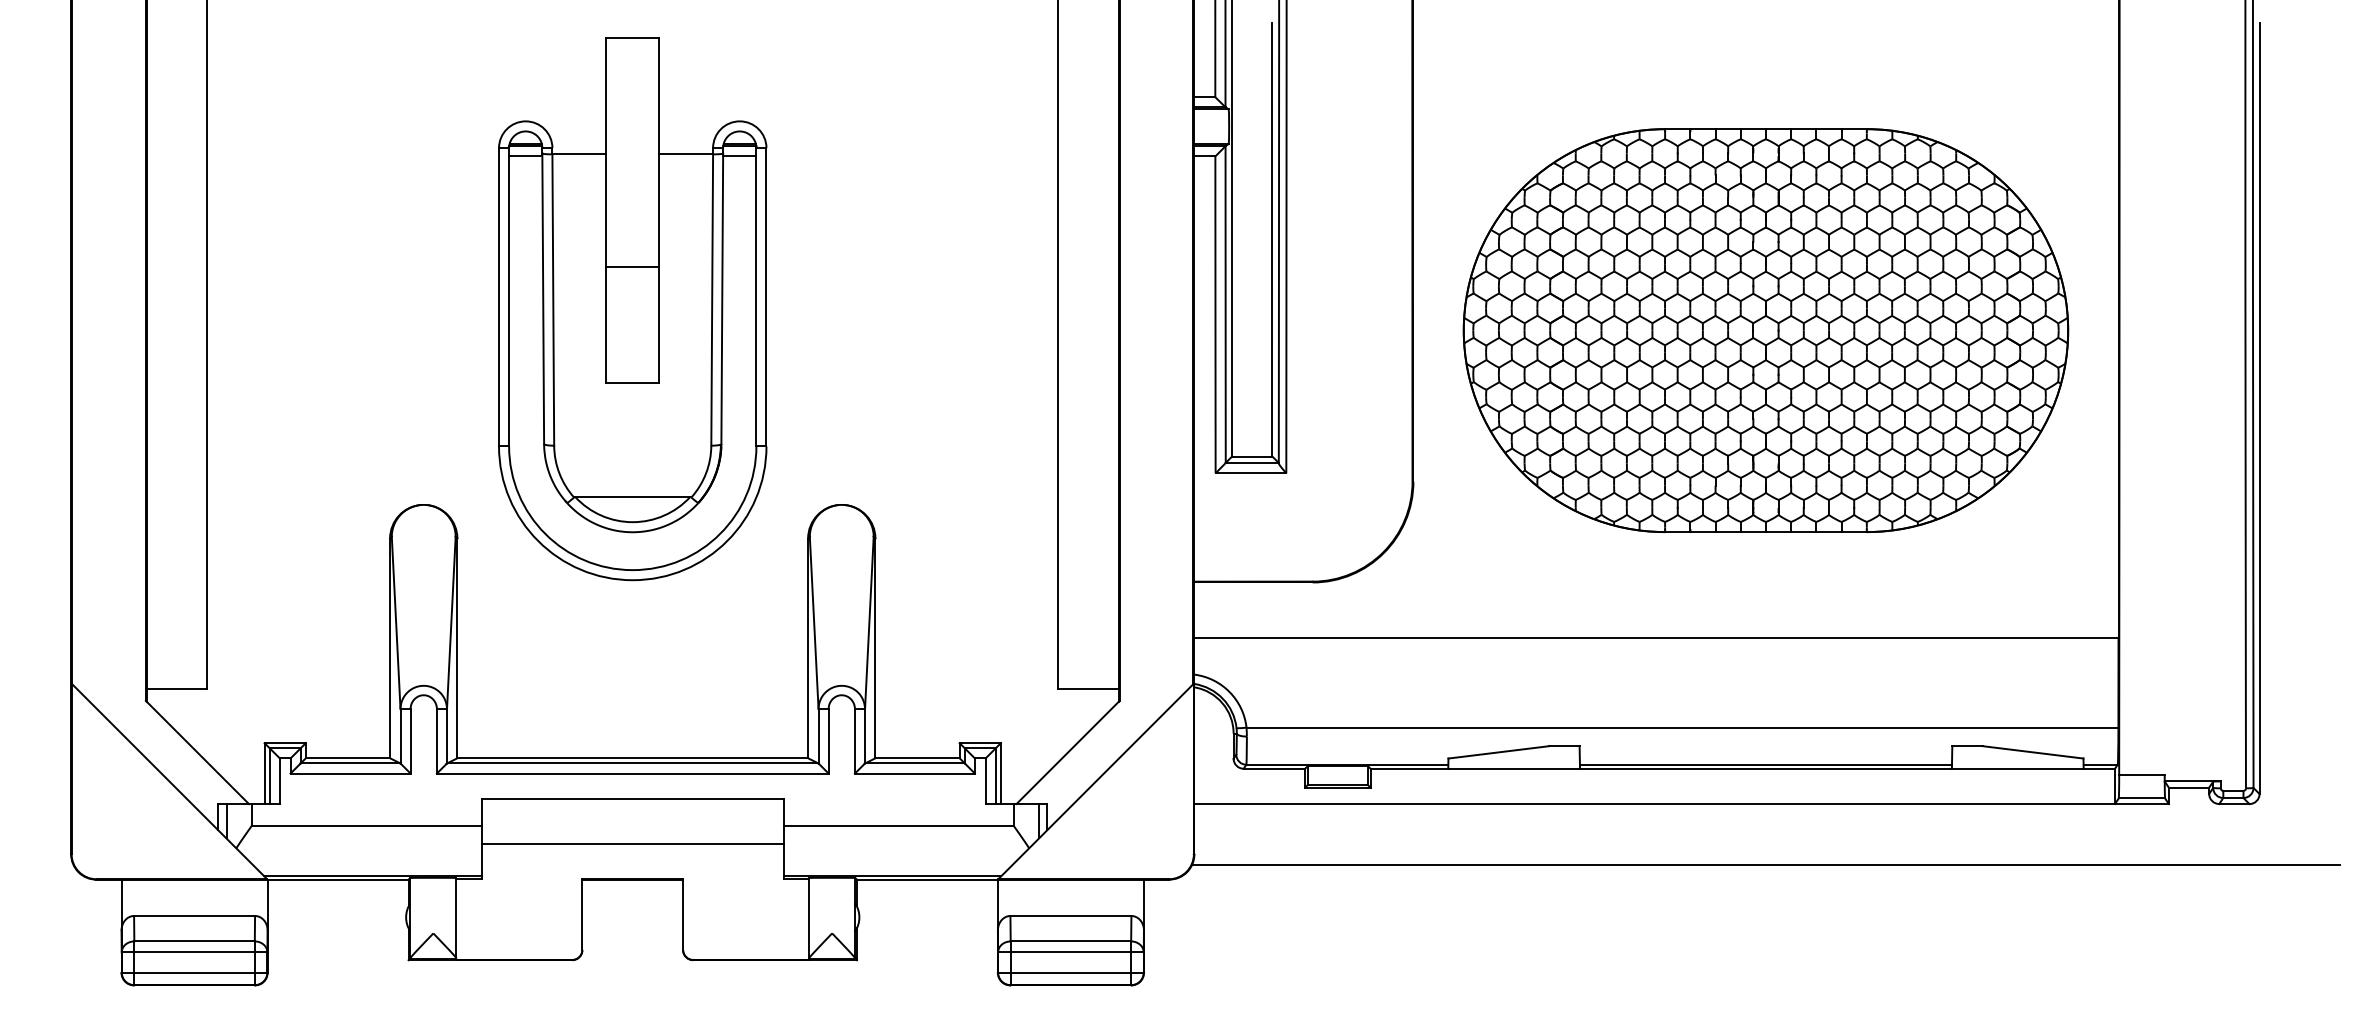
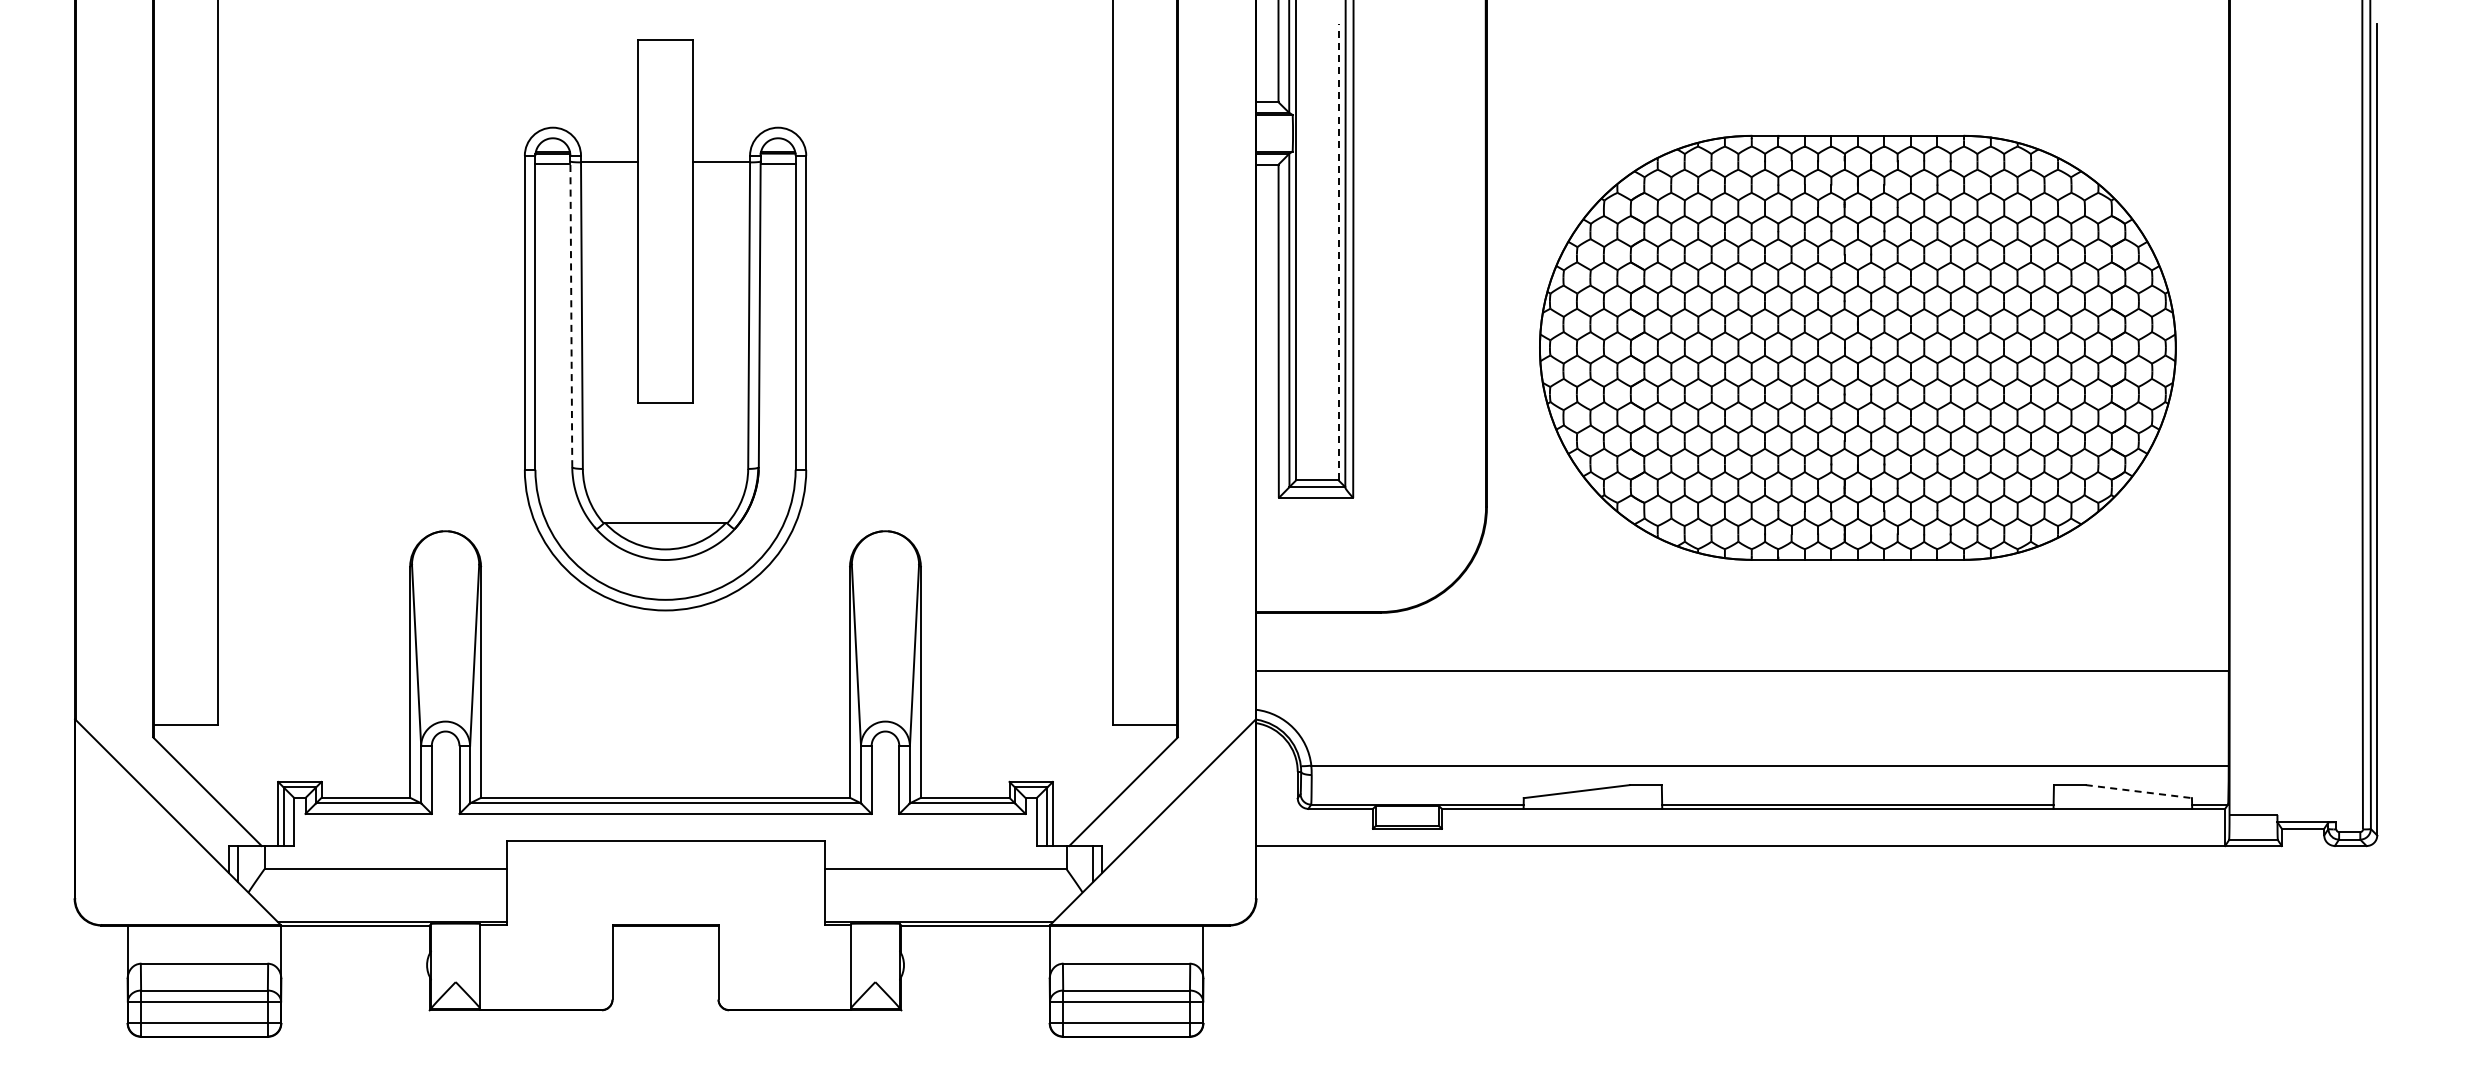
line: (1272, 239) -> (1338, 251), solid -> dashed
line: (632, 266) -> (665, 280), removed
line: (543, 298) -> (571, 314), solid -> dashed
line: (2033, 752) -> (2139, 791), solid -> dashed
line: (632, 844) -> (665, 888), removed
line: (1765, 864) -> (1857, 909), removed

